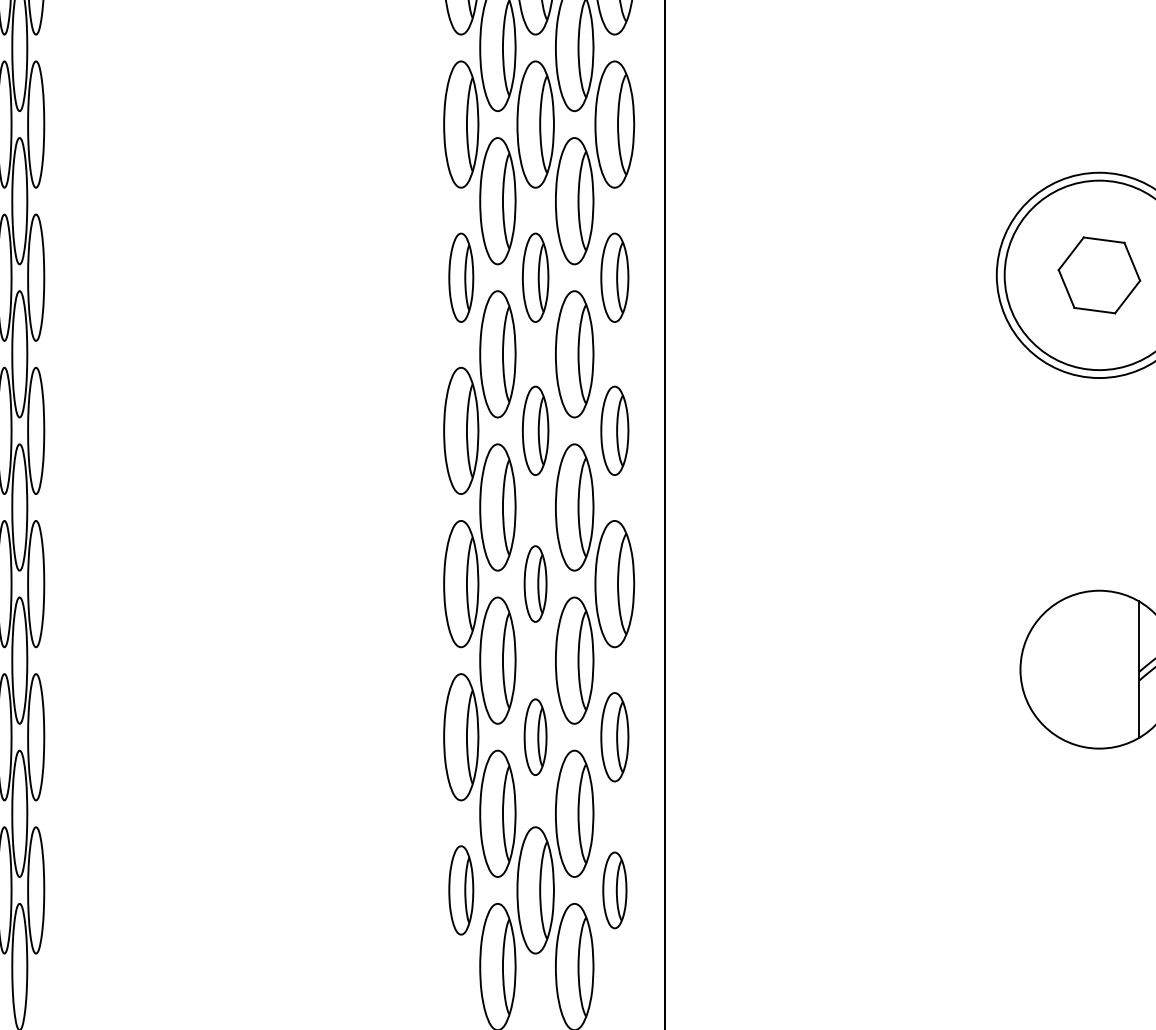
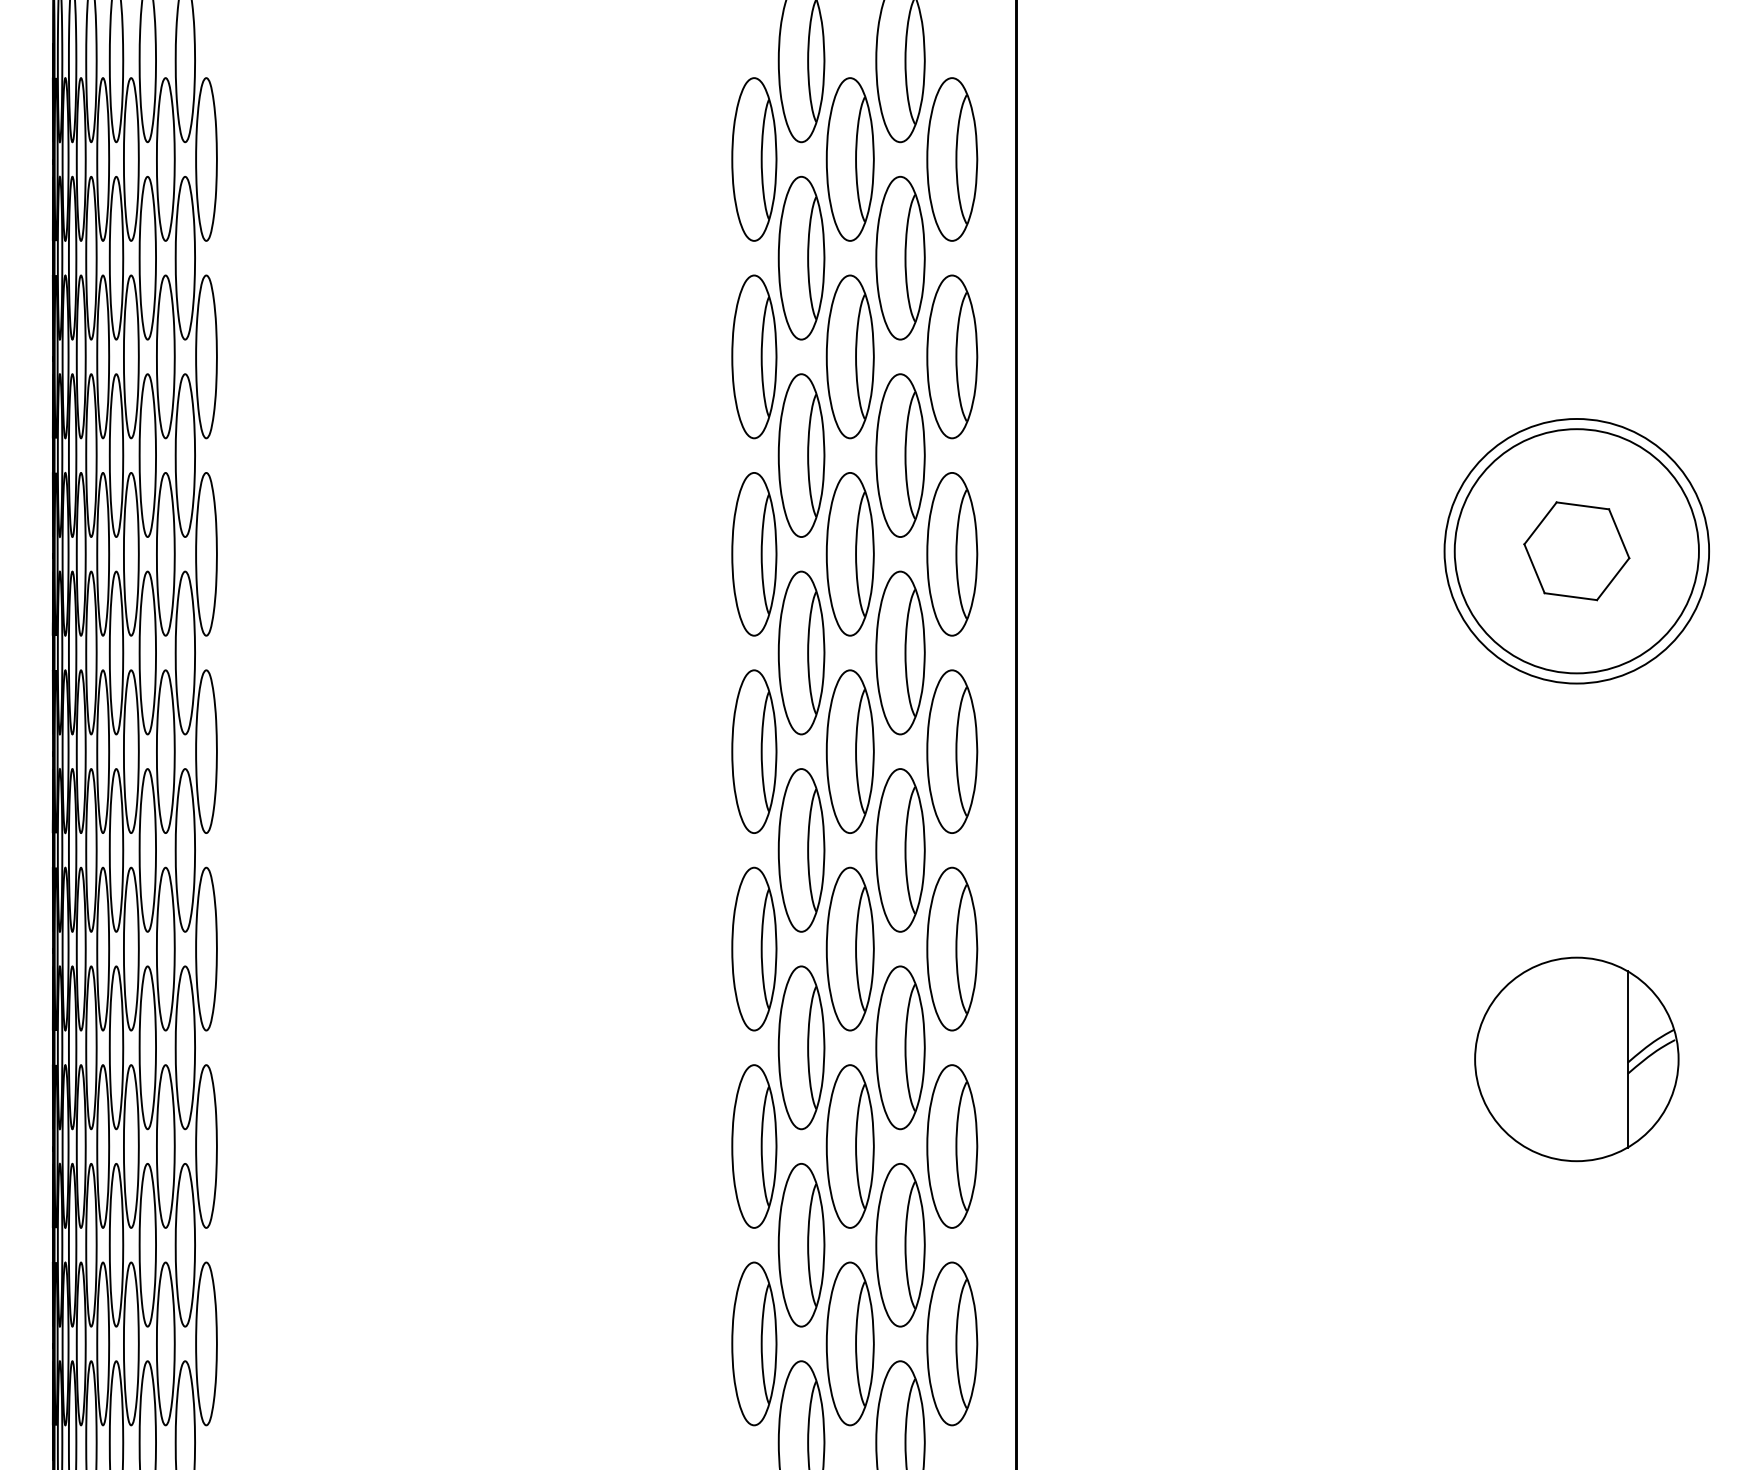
part: (461, 277) -> (754, 554), size x1.43
part: (535, 277) -> (849, 554), size x1.43
part: (614, 277) -> (952, 554), size x1.43
part: (535, 430) -> (849, 751), size x1.43
part: (614, 430) -> (952, 751), size x1.43
part: (535, 583) -> (849, 948), size x1.67
part: (535, 737) -> (849, 1146), size x1.67
part: (614, 737) -> (952, 1146), size x1.43
part: (461, 890) -> (754, 1343), size x1.43
part: (614, 890) -> (952, 1343), size x1.67

